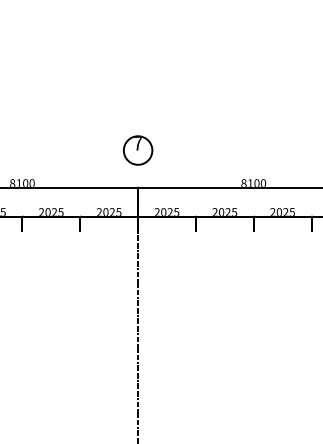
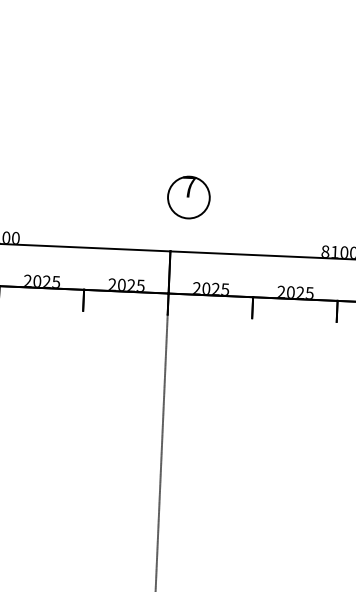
part: (138, 150) -> (189, 197), moved

